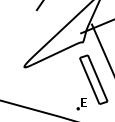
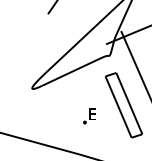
part: (81, 104) -> (89, 116), moved

